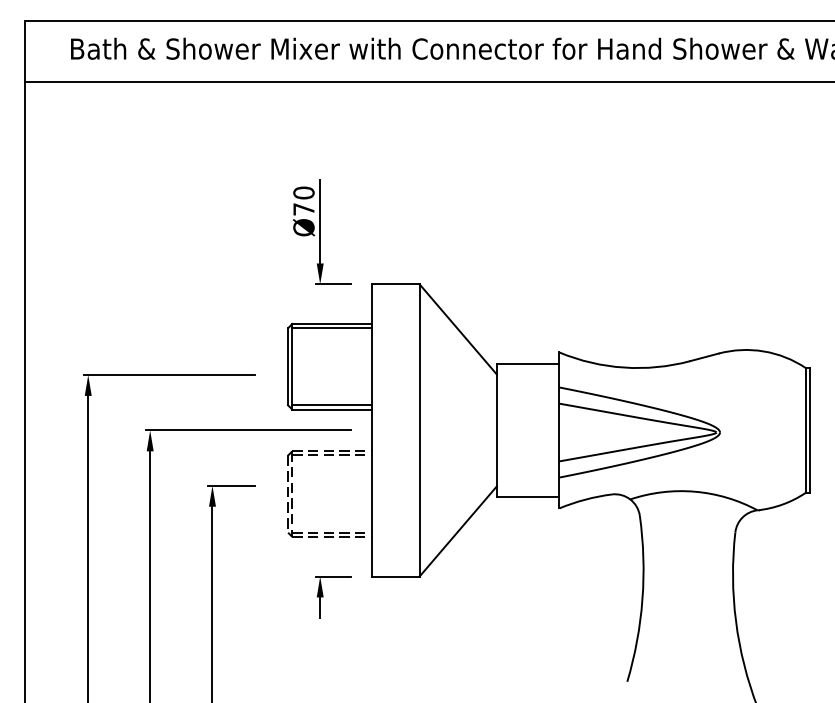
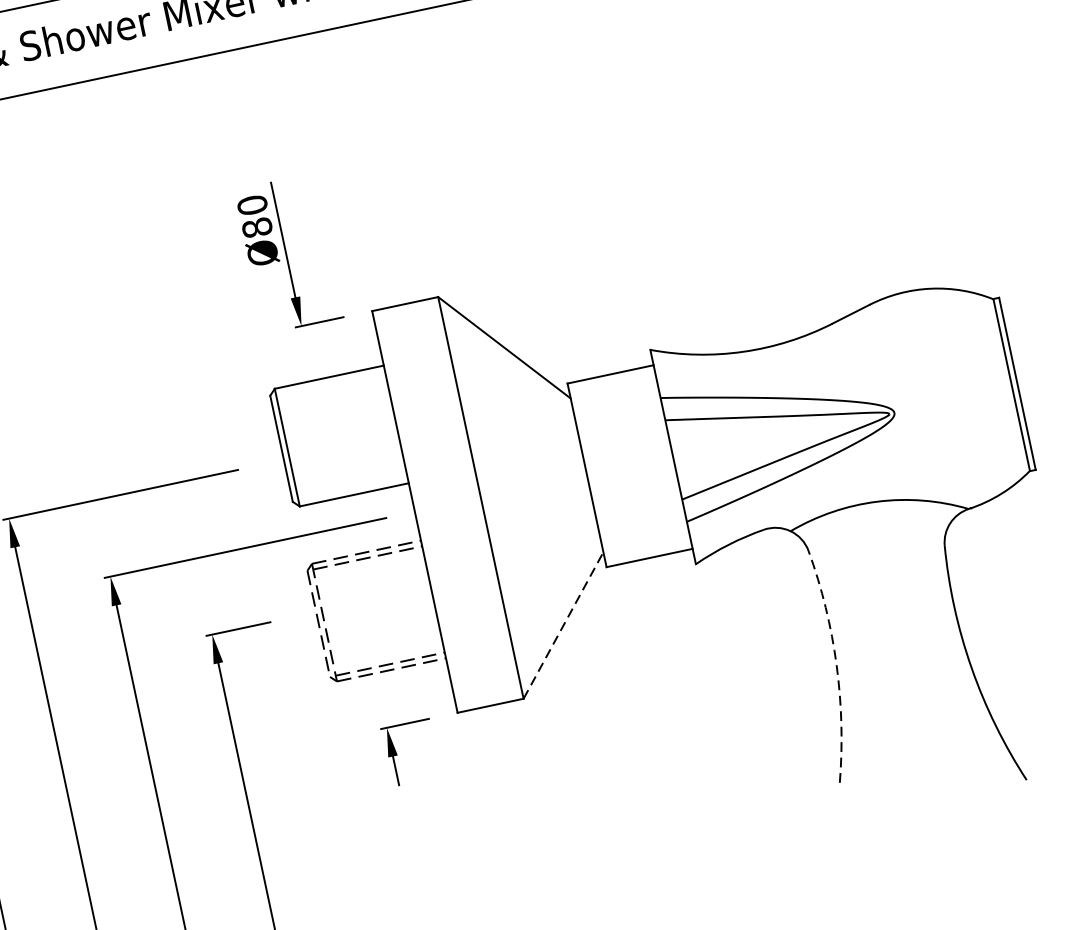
text: (303, 209) -> (256, 228), Ø70 -> Ø80
line: (331, 328) -> (329, 383), removed
line: (331, 405) -> (352, 489), removed
line: (458, 531) -> (563, 625), solid -> dashed
arc: (642, 599) -> (836, 665), solid -> dashed

